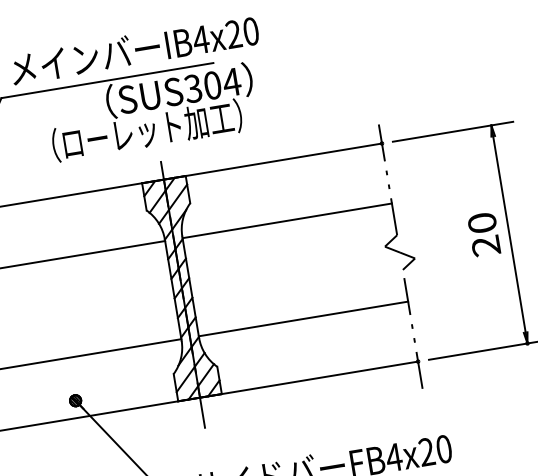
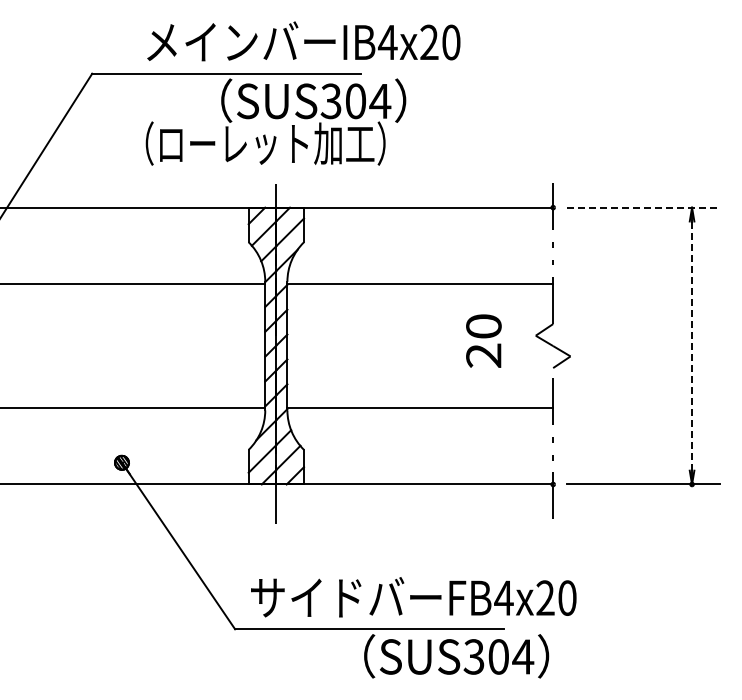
text: (134, 50) -> (303, 41), moved
line: (453, 131) -> (643, 207), solid -> dashed
text: (483, 234) -> (483, 340), moved
line: (509, 234) -> (692, 346), solid -> dashed

